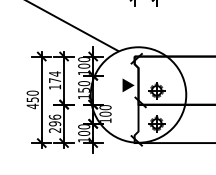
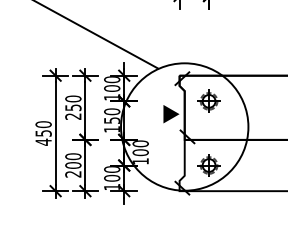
text: (55, 80) -> (73, 107), 174 -> 250
part: (156, 90) -> (208, 100), moved
text: (55, 120) -> (73, 160), 296 -> 200

